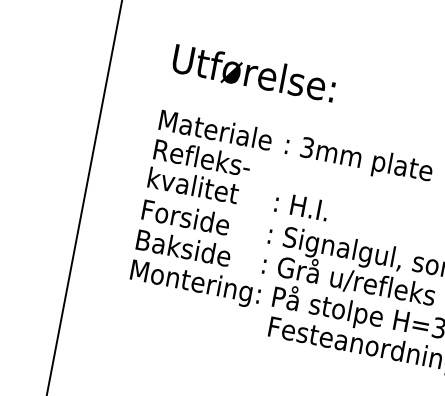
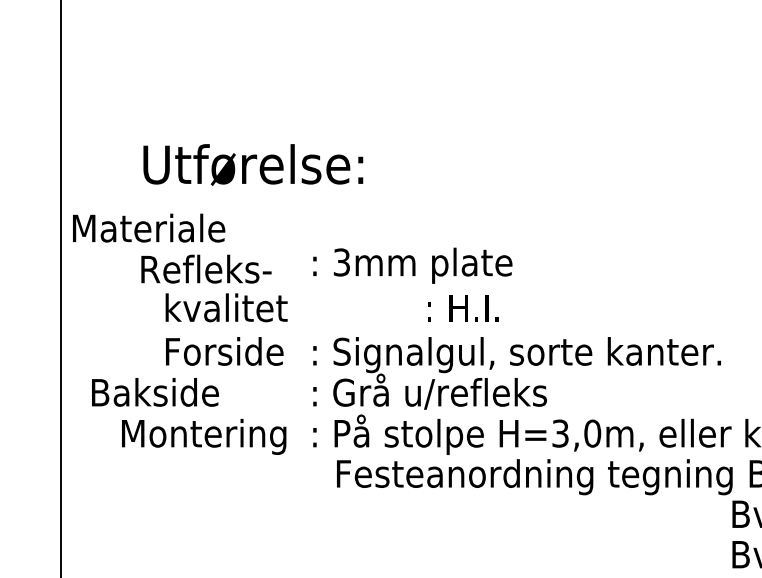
text: (254, 73) -> (253, 164), moved
text: (216, 129) -> (149, 227), moved
text: (358, 159) -> (412, 265), moved
text: (193, 185) -> (226, 307), moved
text: (301, 206) -> (463, 308), moved
text: (185, 217) -> (224, 351), moved
text: (183, 248) -> (155, 392), moved
text: (191, 283) -> (204, 436), moved

